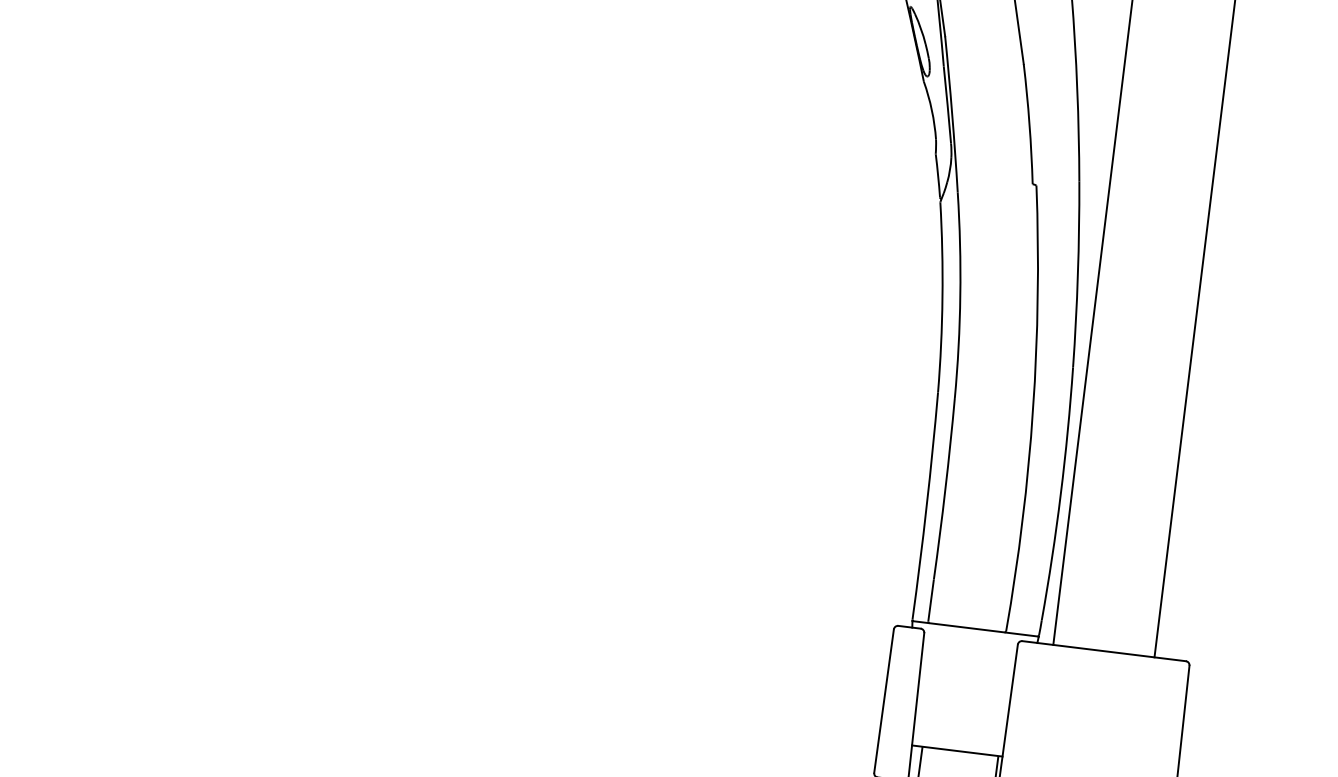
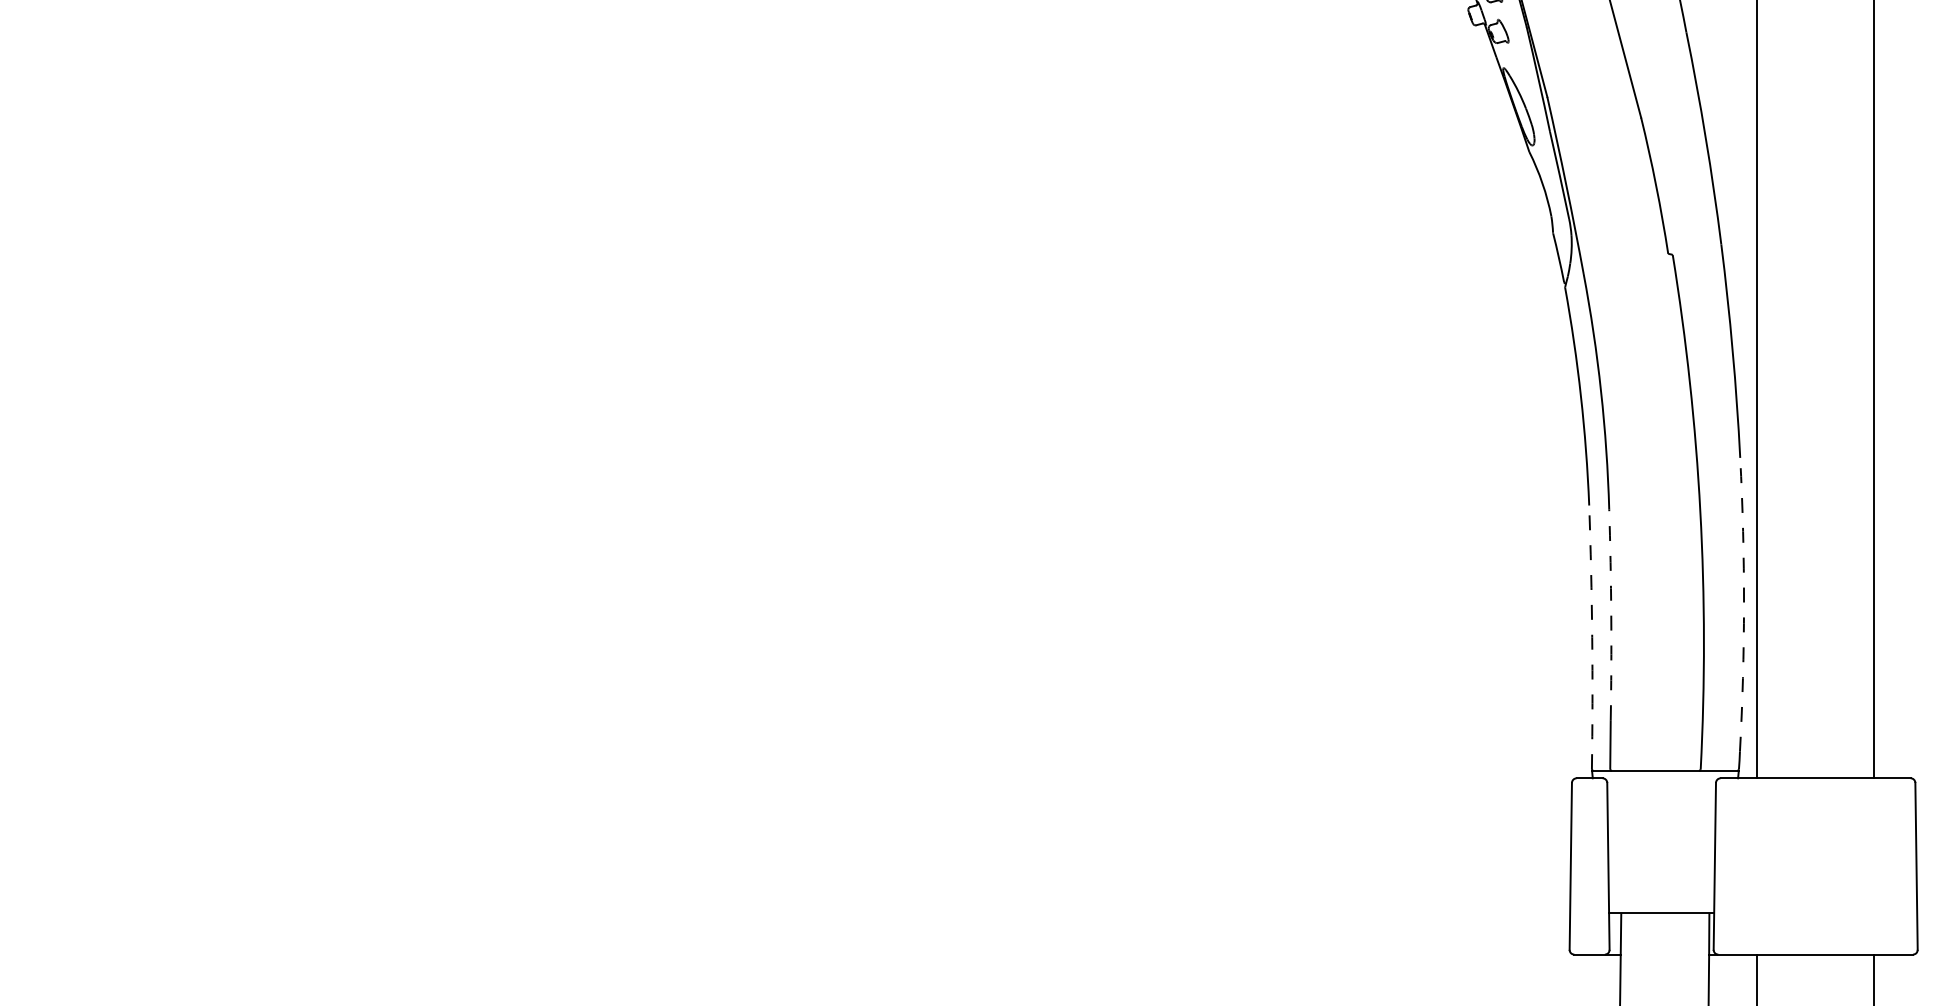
arc: (945, 488) -> (1611, 614), solid -> dashed
arc: (1061, 494) -> (1744, 604), solid -> dashed
arc: (926, 506) -> (1592, 637), solid -> dashed

